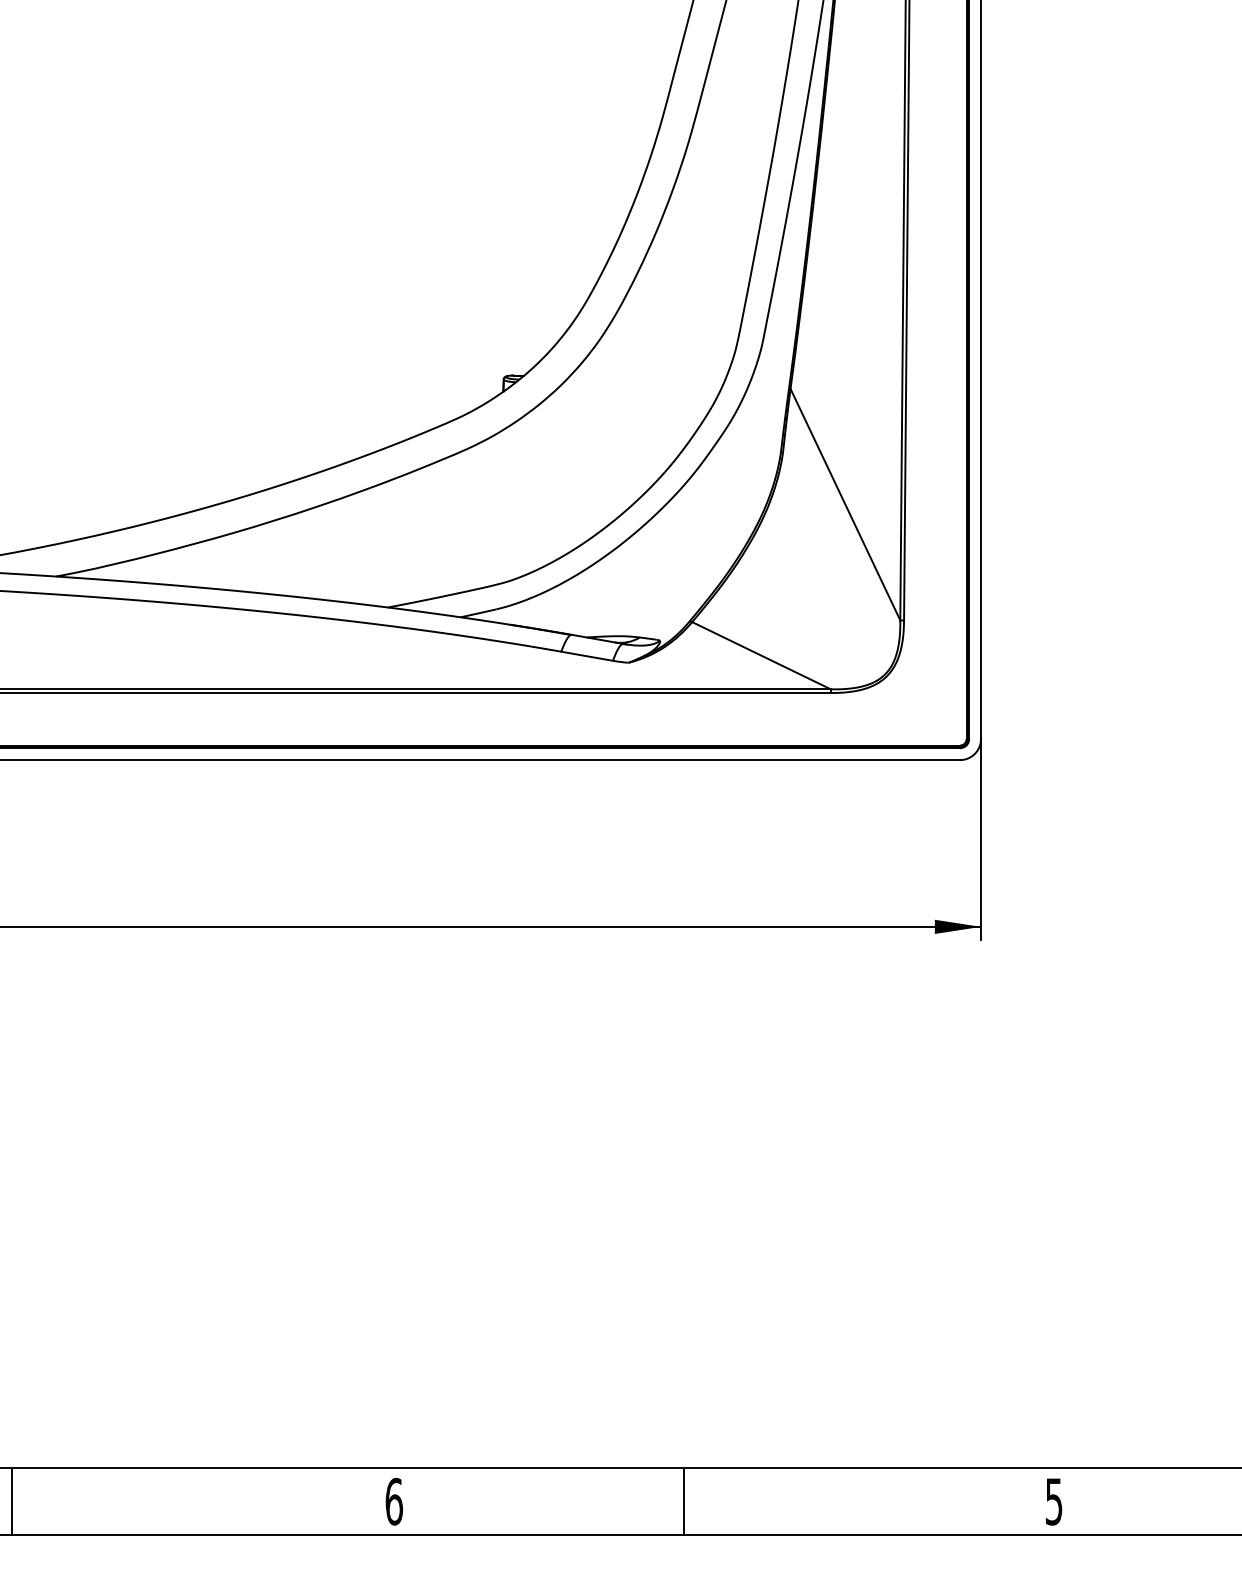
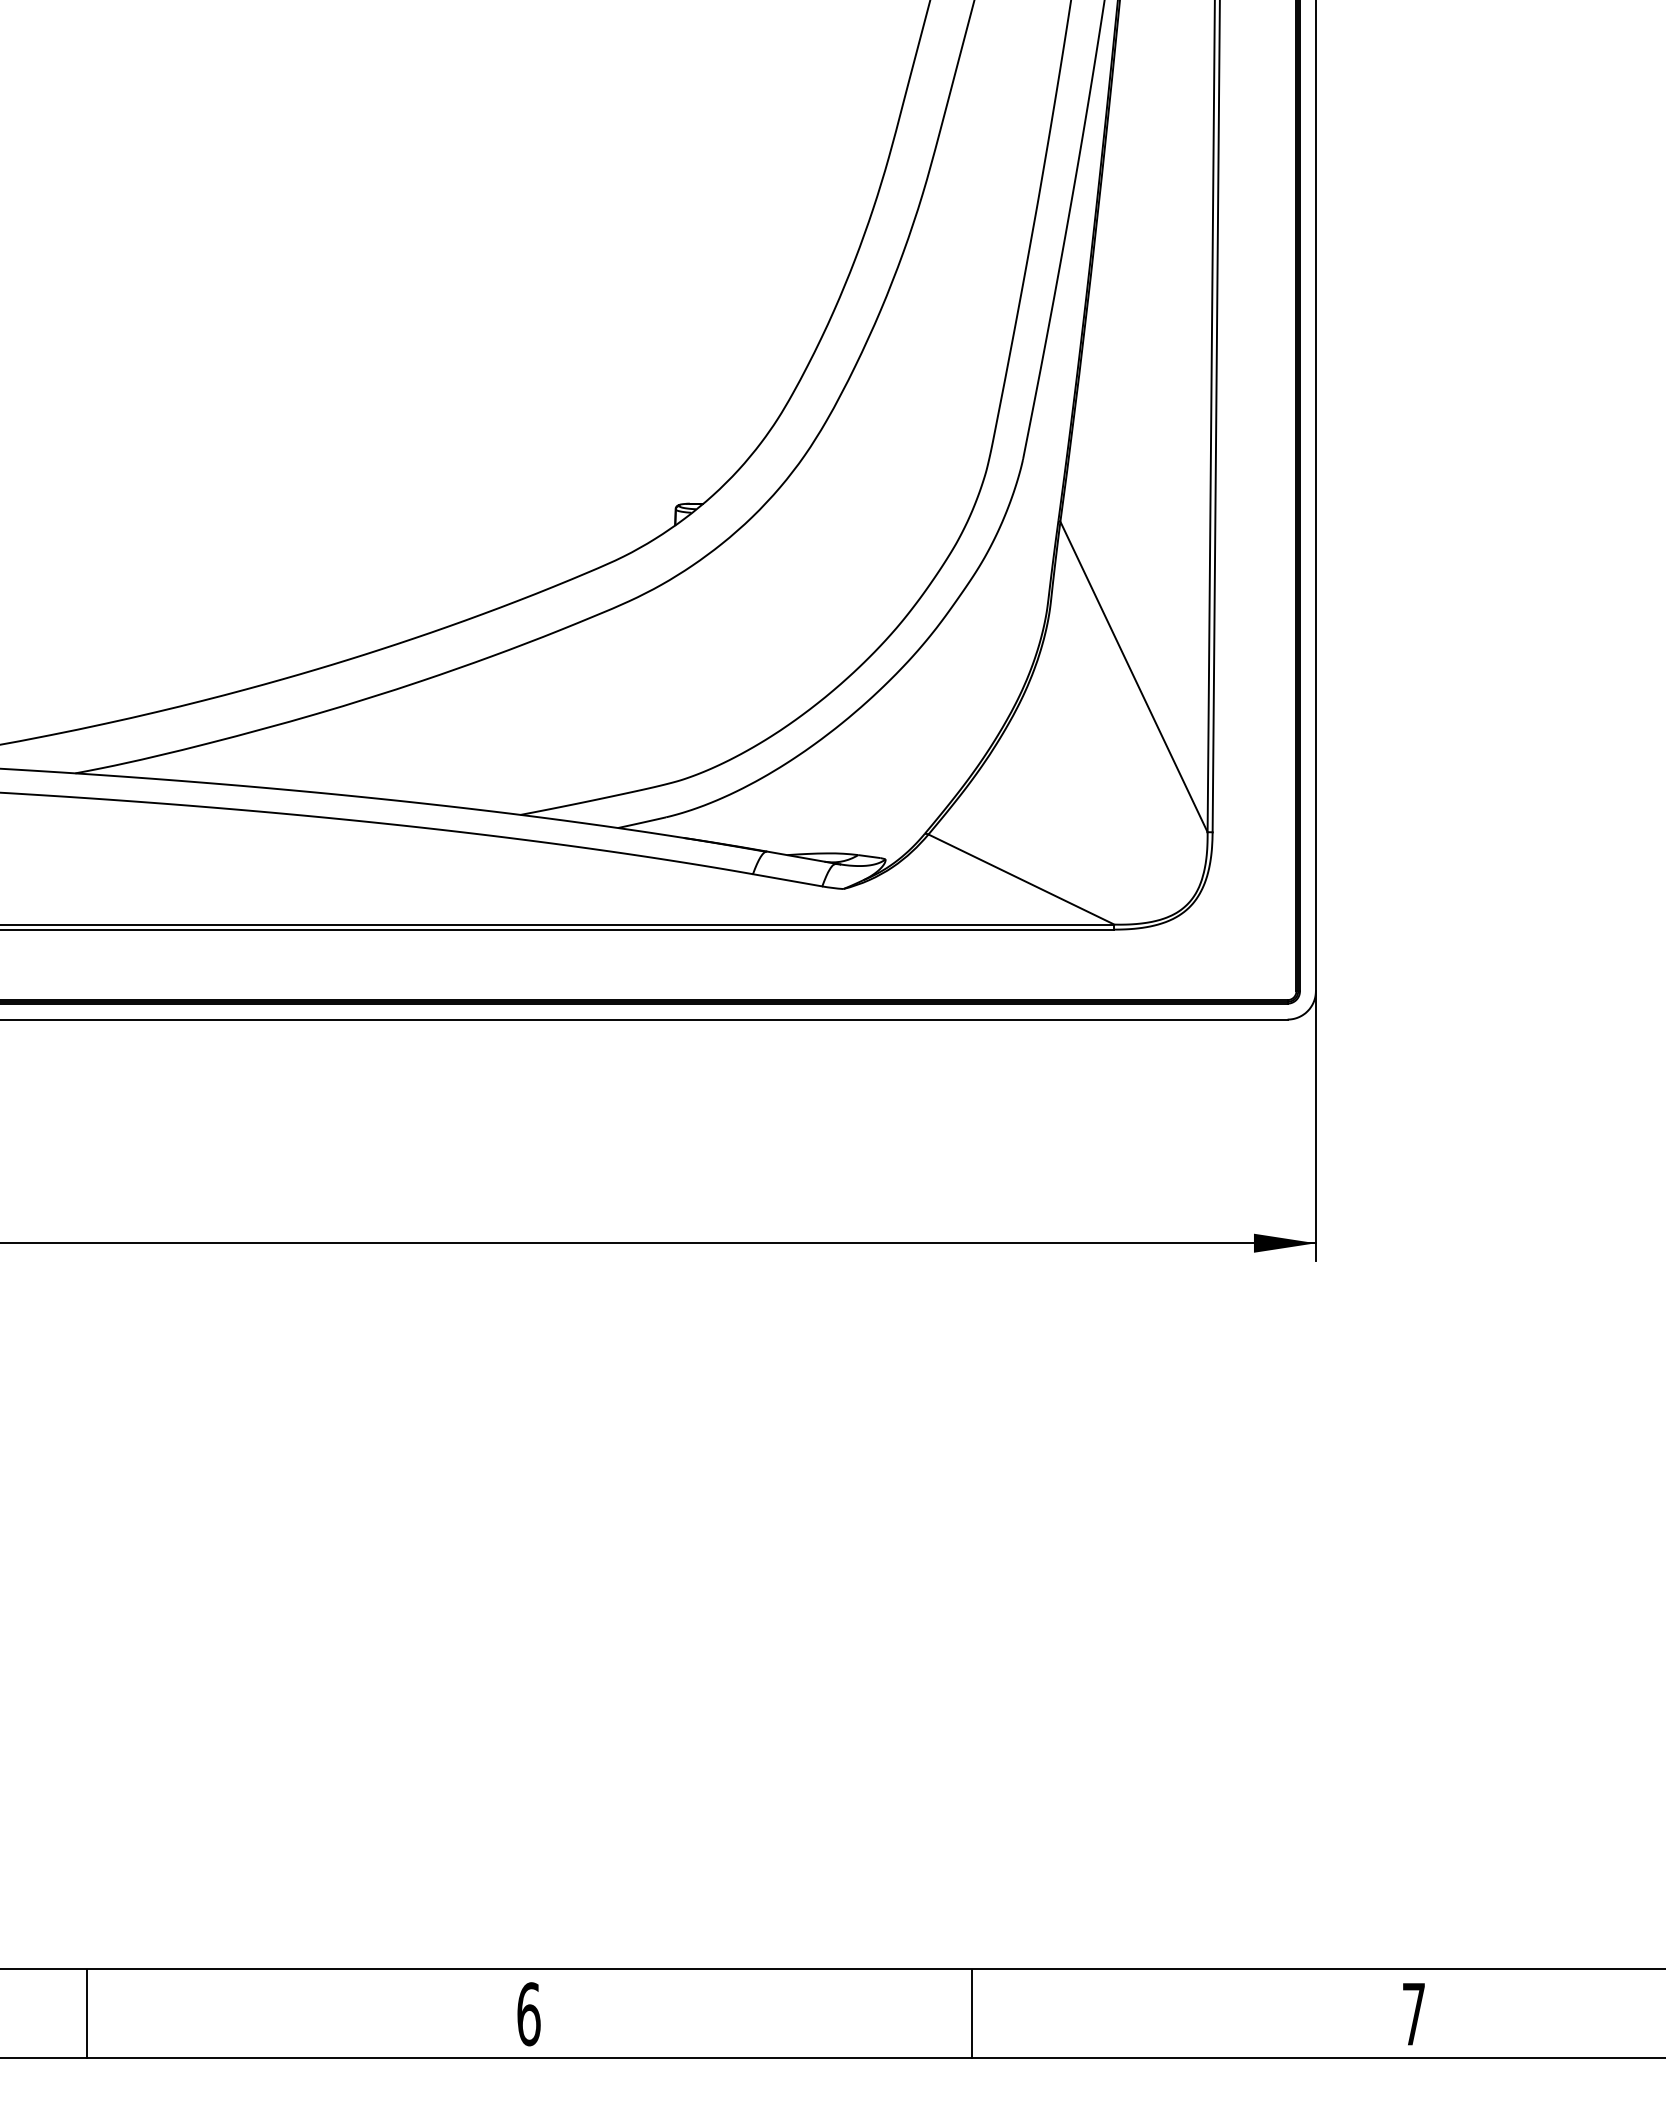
line: (12, 1501) -> (86, 2013), moved
line: (683, 1501) -> (971, 2013), moved
text: (1053, 1501) -> (1413, 2014), 5 -> 7

